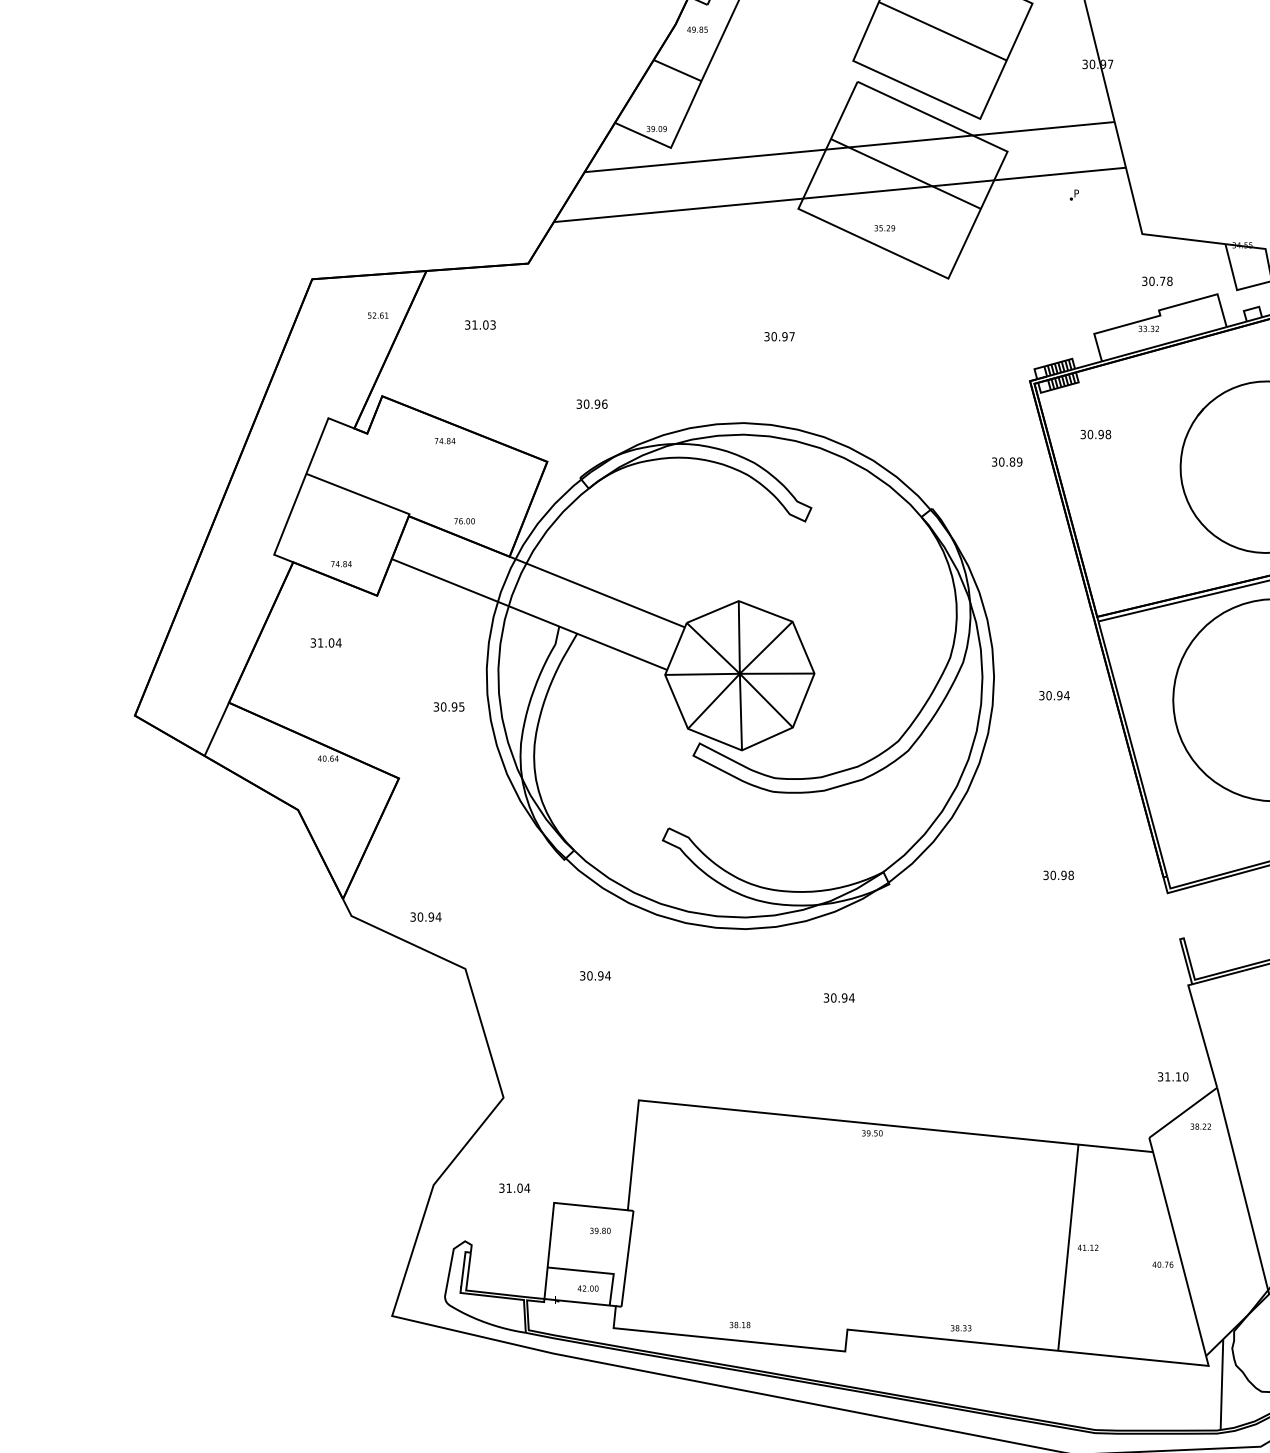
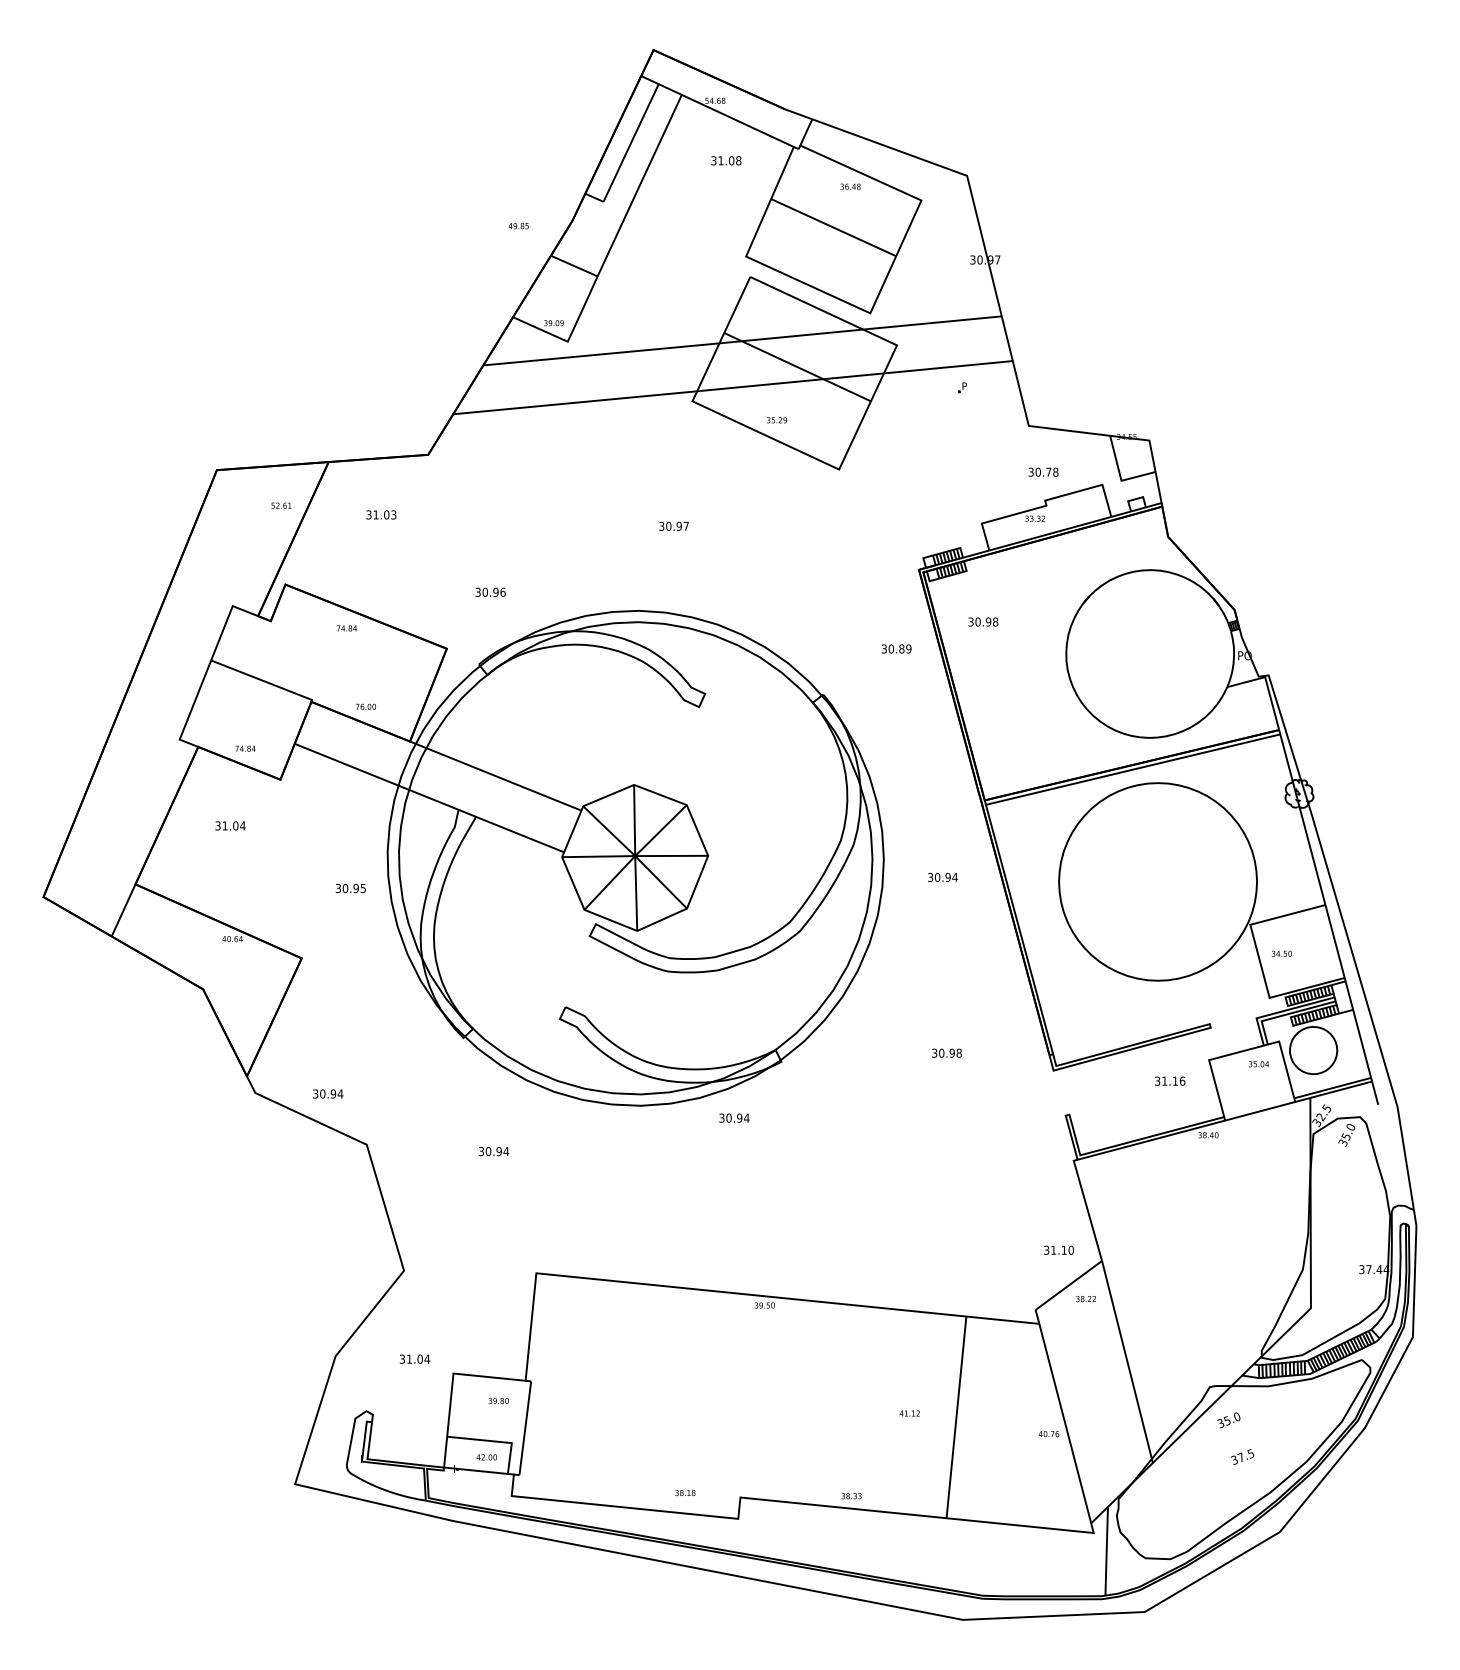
text: (697, 30) -> (518, 226), moved
text: (839, 997) -> (734, 1117), moved
text: (1087, 1247) -> (909, 1413), moved
text: (740, 1325) -> (685, 1493), moved

